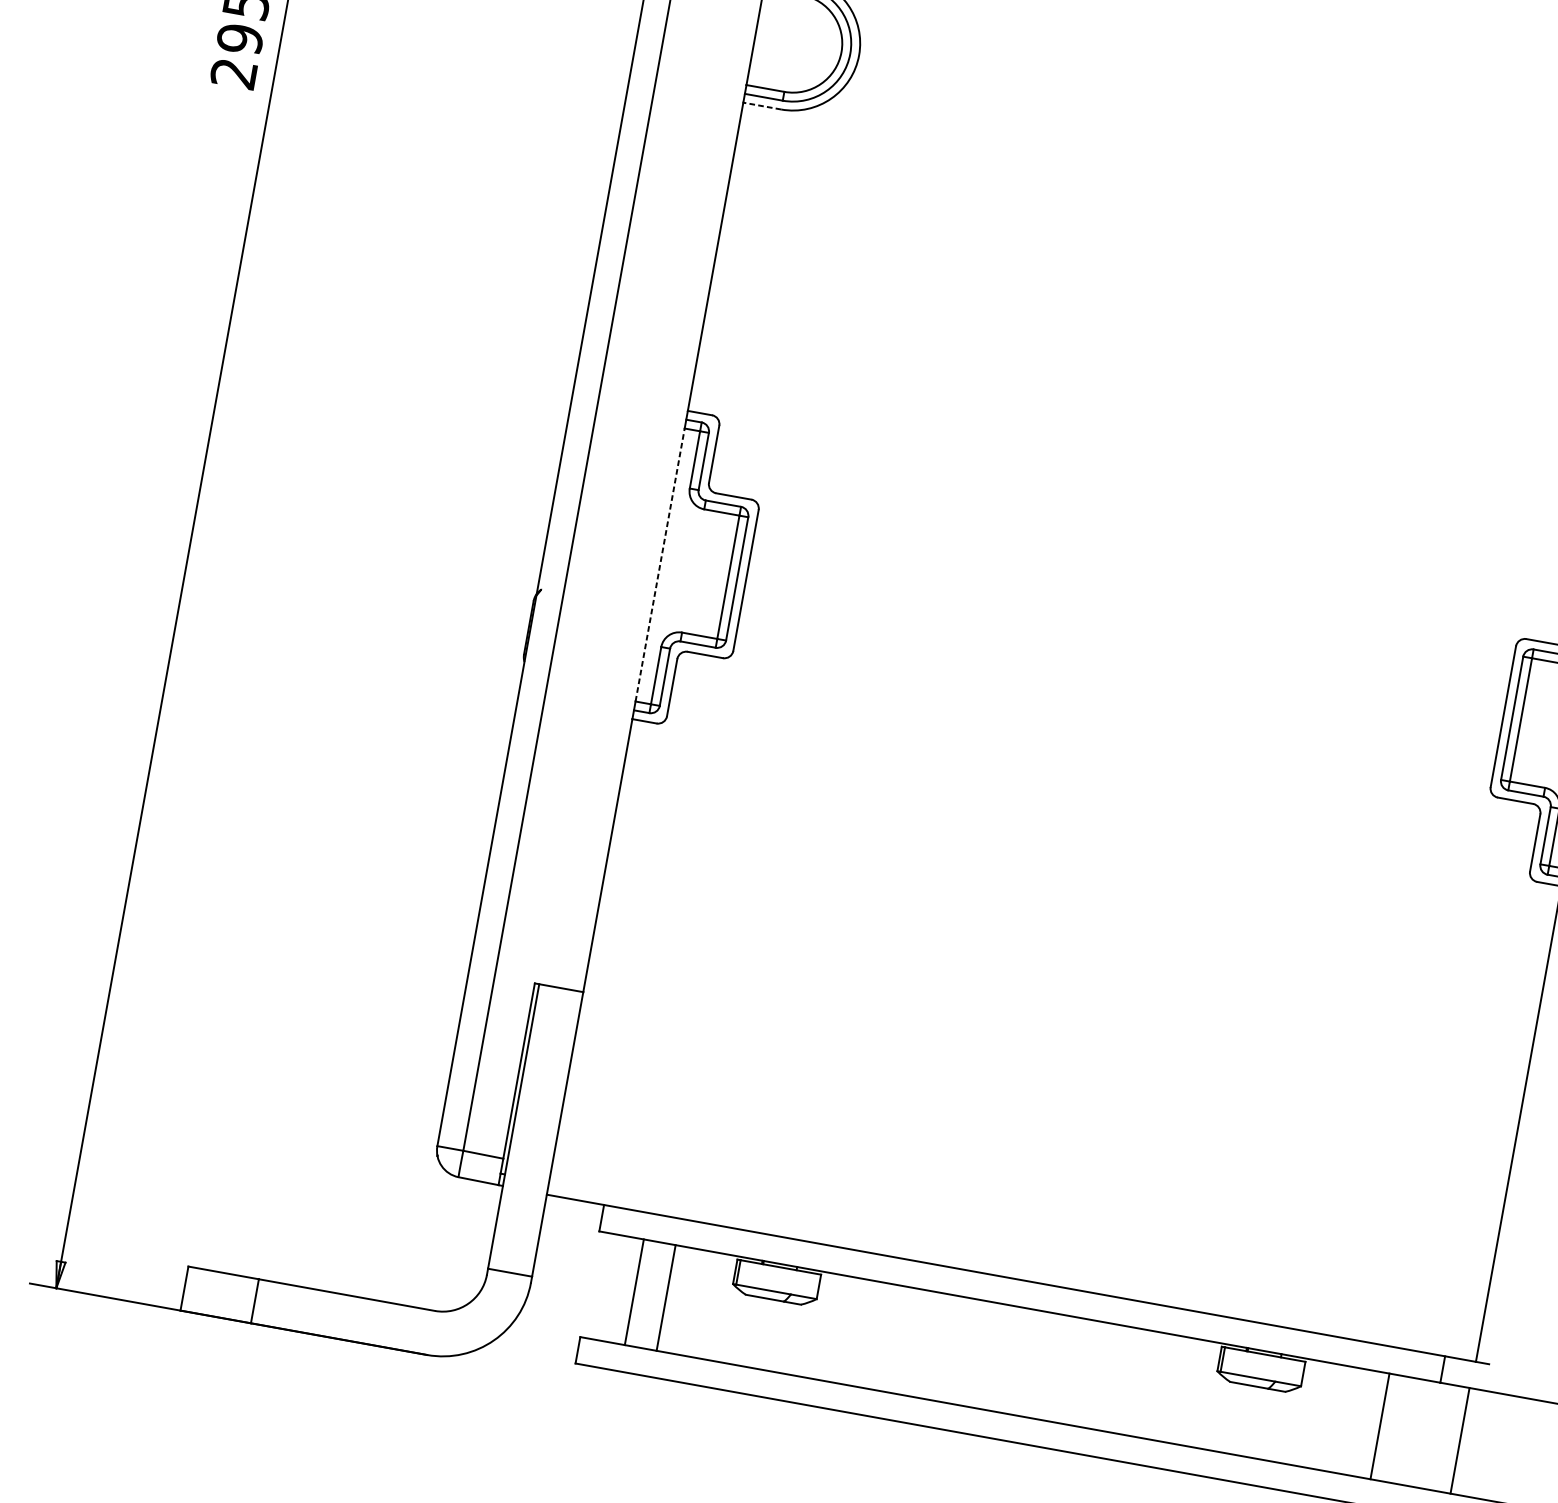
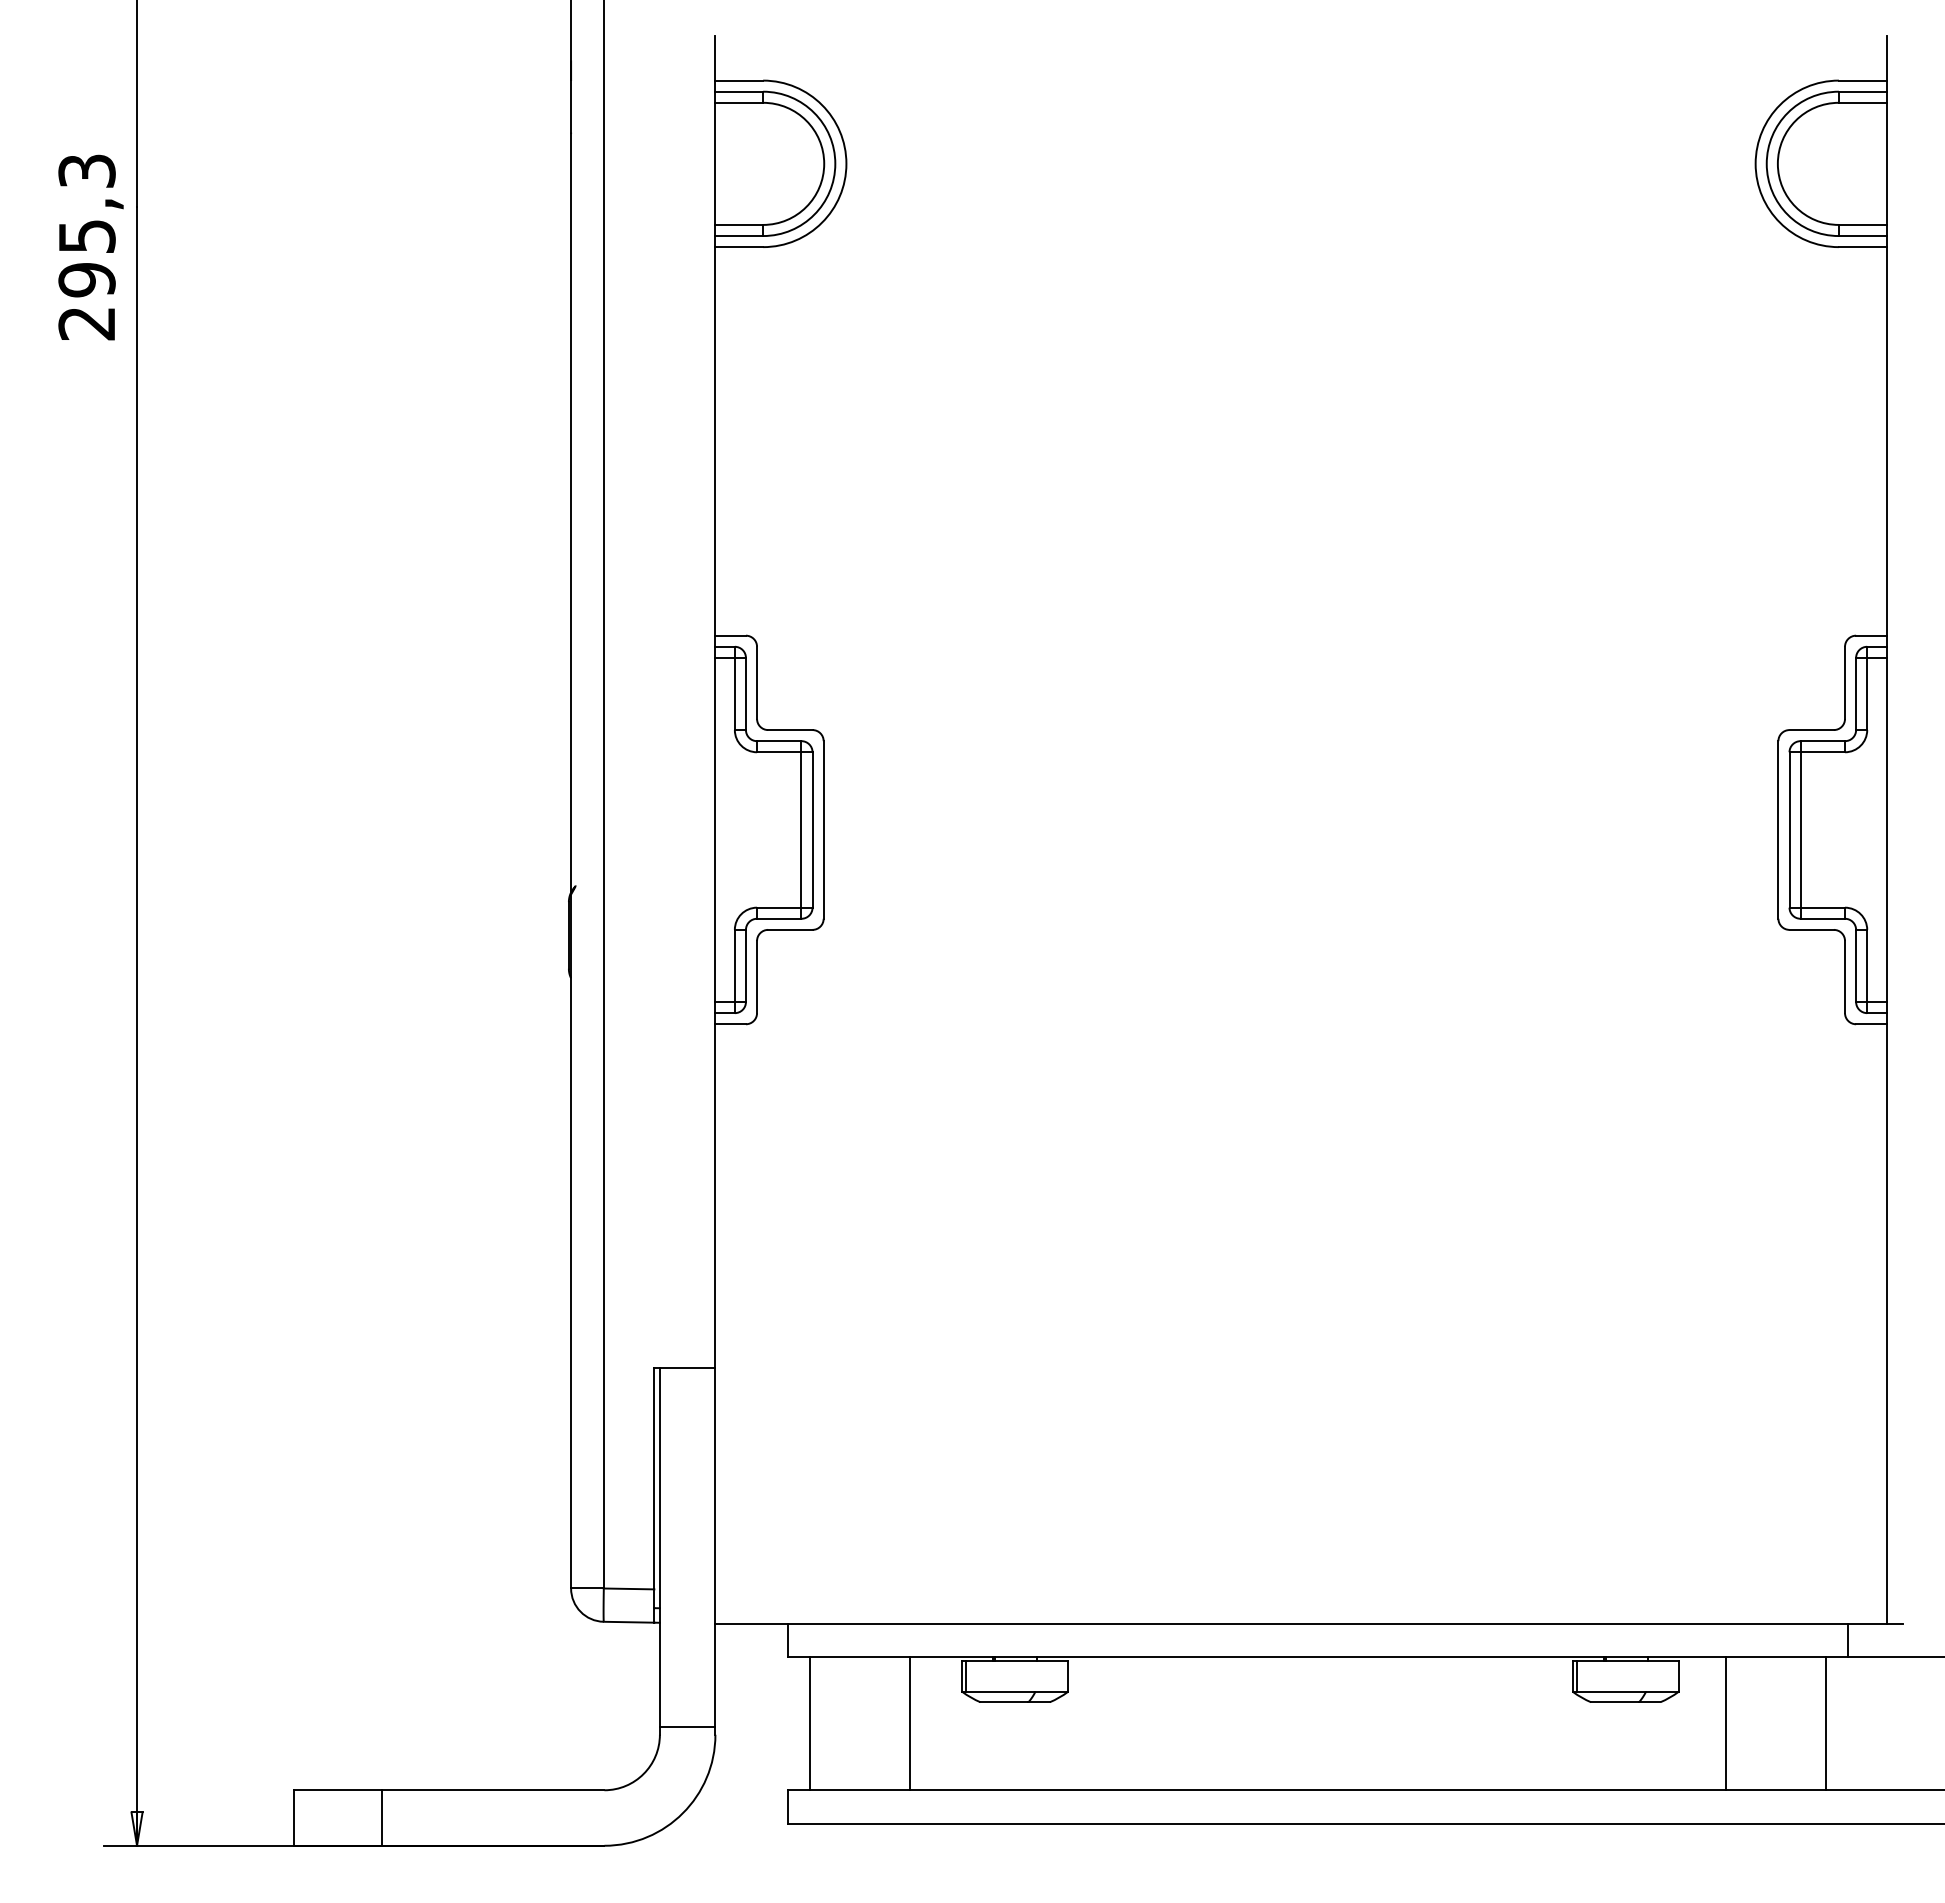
line: (762, 106) -> (739, 247), dashed -> solid
line: (660, 564) -> (715, 829), dashed -> solid
line: (634, 1292) -> (909, 1723), moved
line: (665, 1297) -> (809, 1723), moved
line: (1379, 1426) -> (1725, 1723), moved
line: (1459, 1440) -> (1825, 1723), moved

